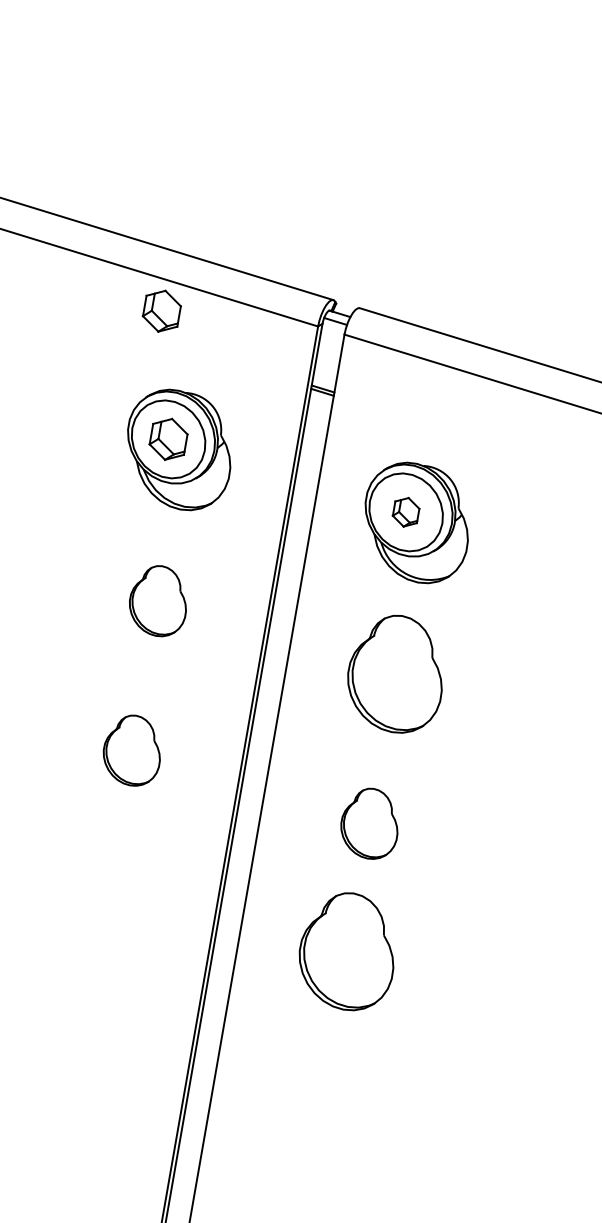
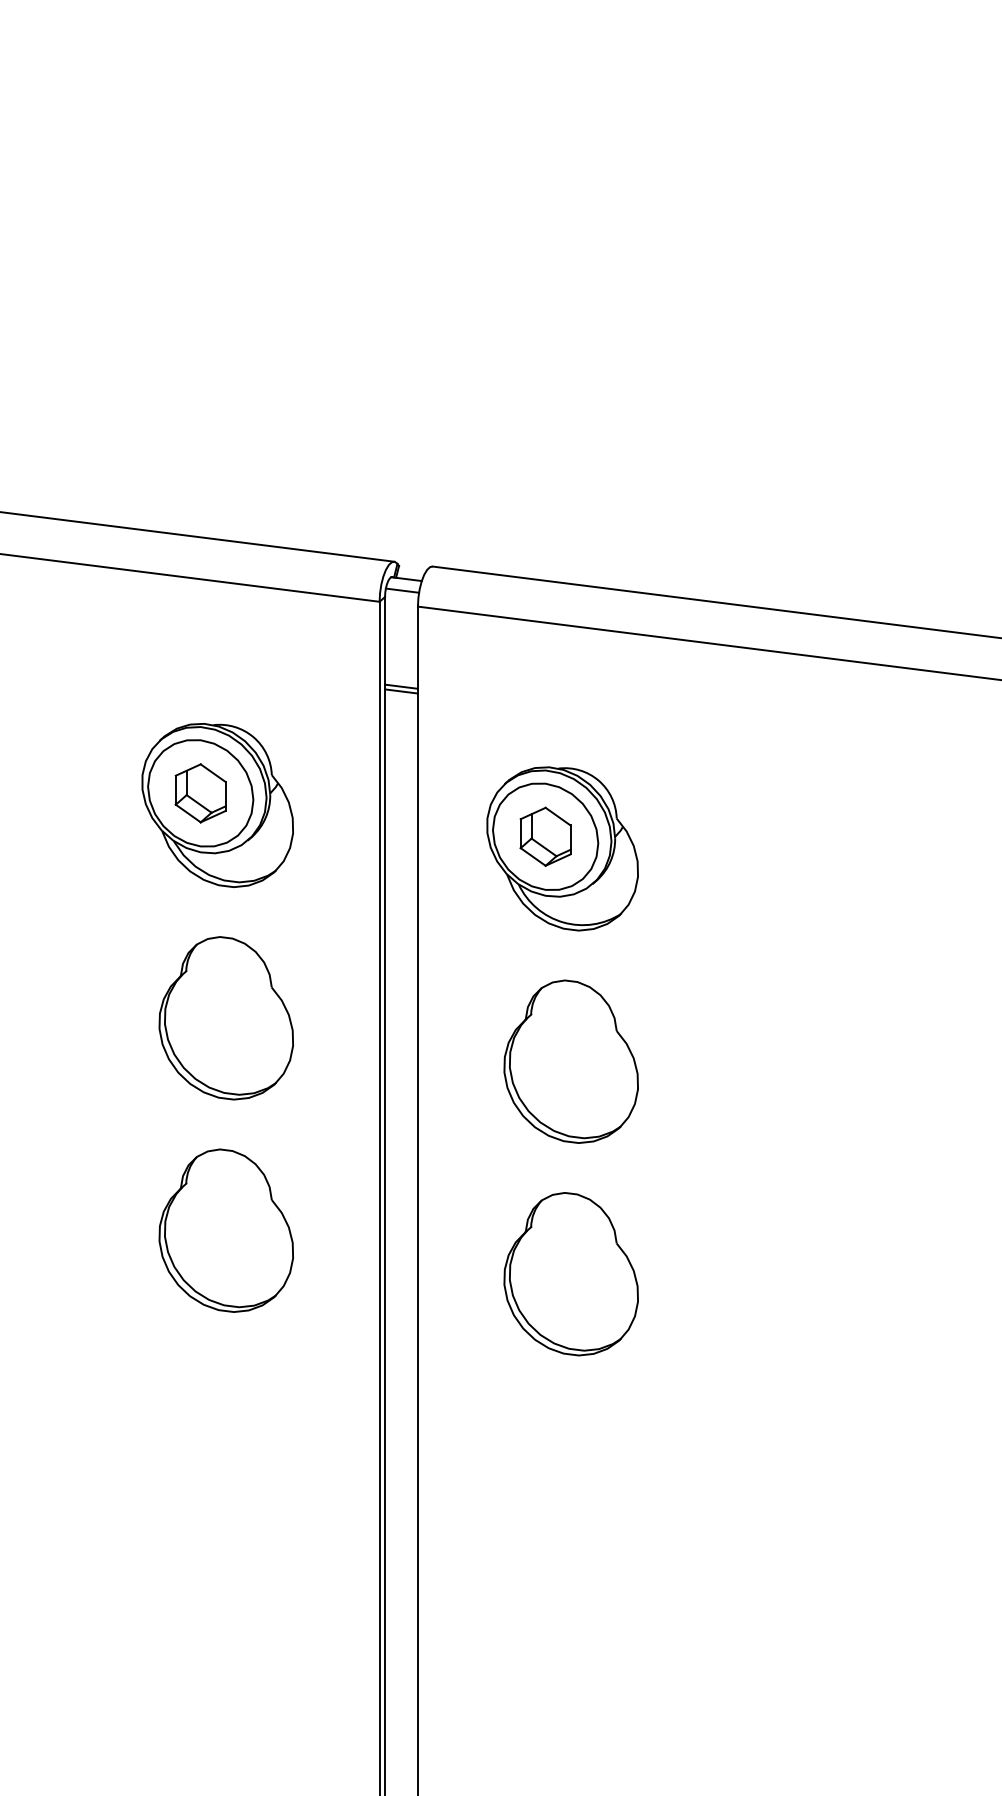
part: (161, 311) -> (160, 618), removed
part: (406, 512) -> (545, 836), size x1.43
part: (158, 601) -> (225, 1018), size x1.67
part: (132, 750) -> (225, 1230), size x1.67
part: (369, 823) -> (570, 1274), size x1.67
part: (347, 951) -> (570, 1455), removed

